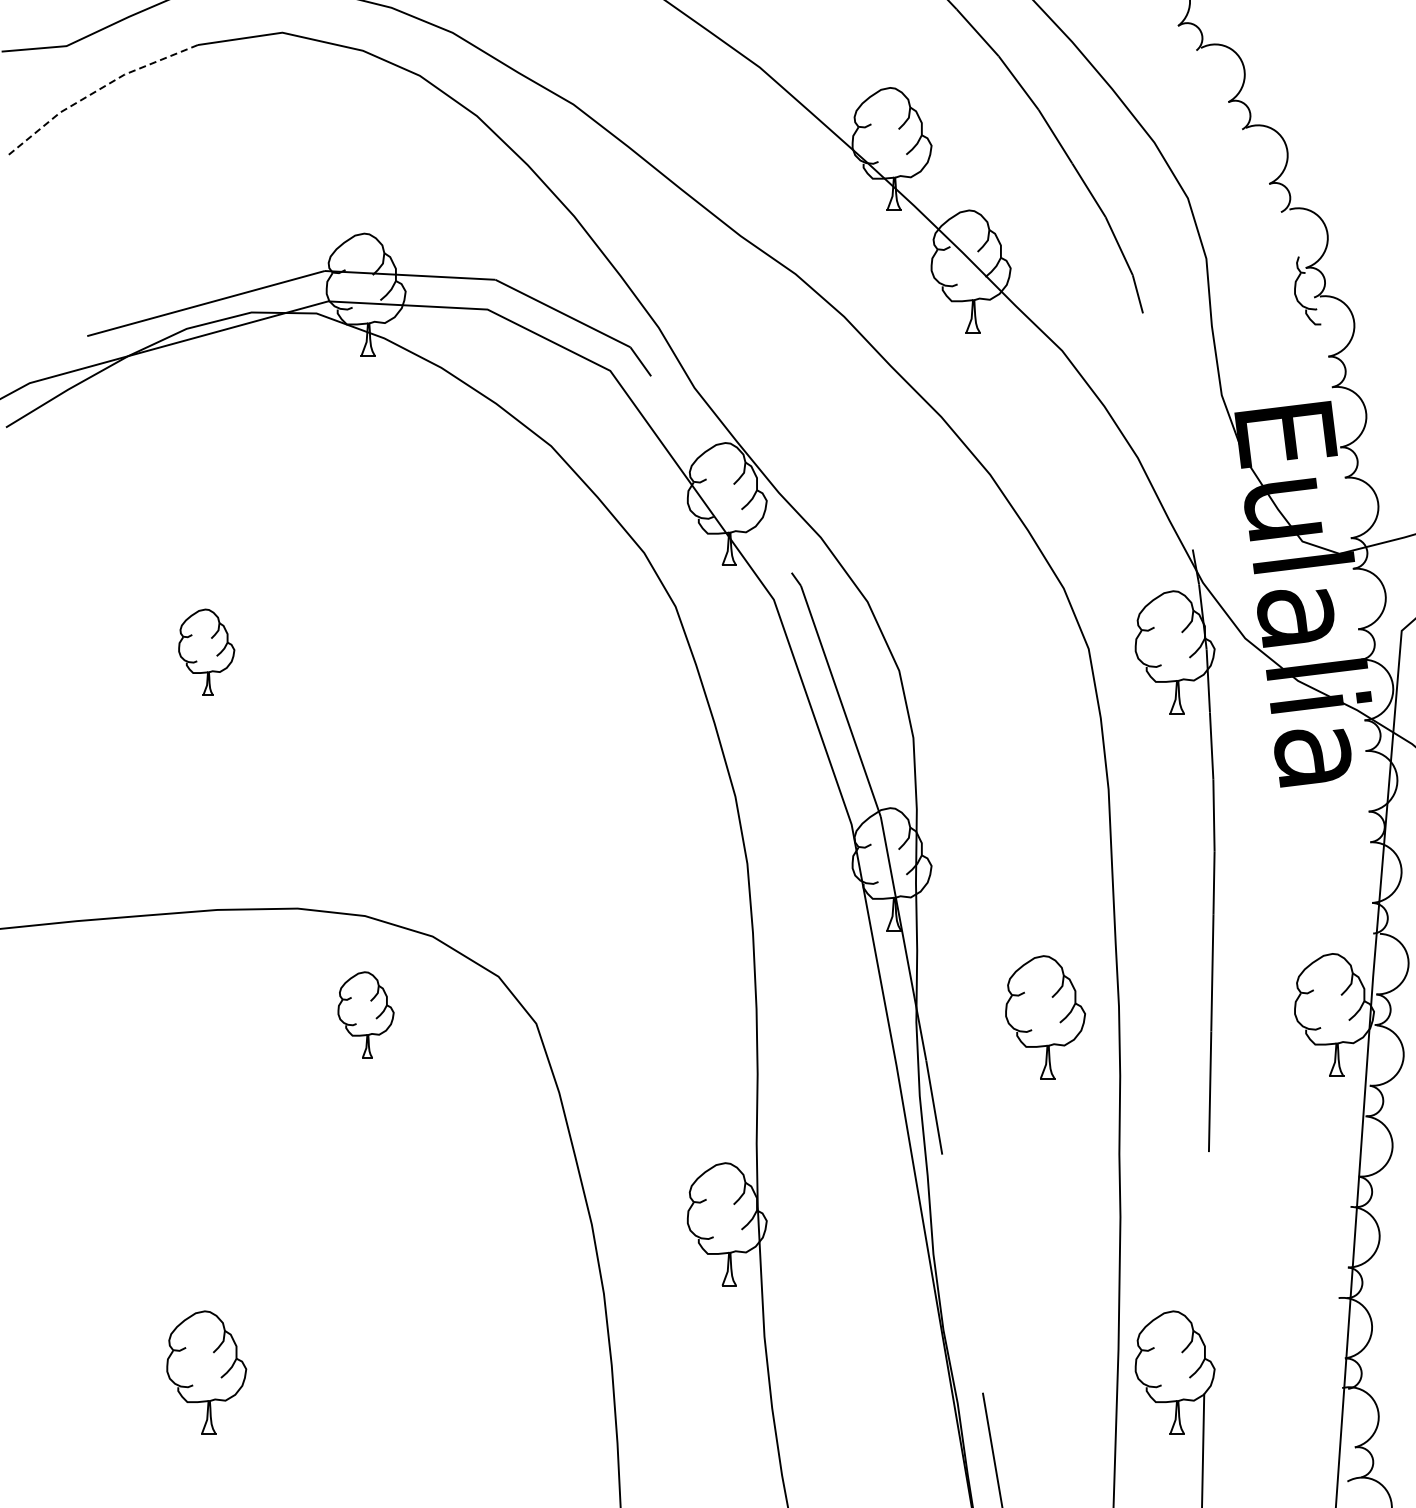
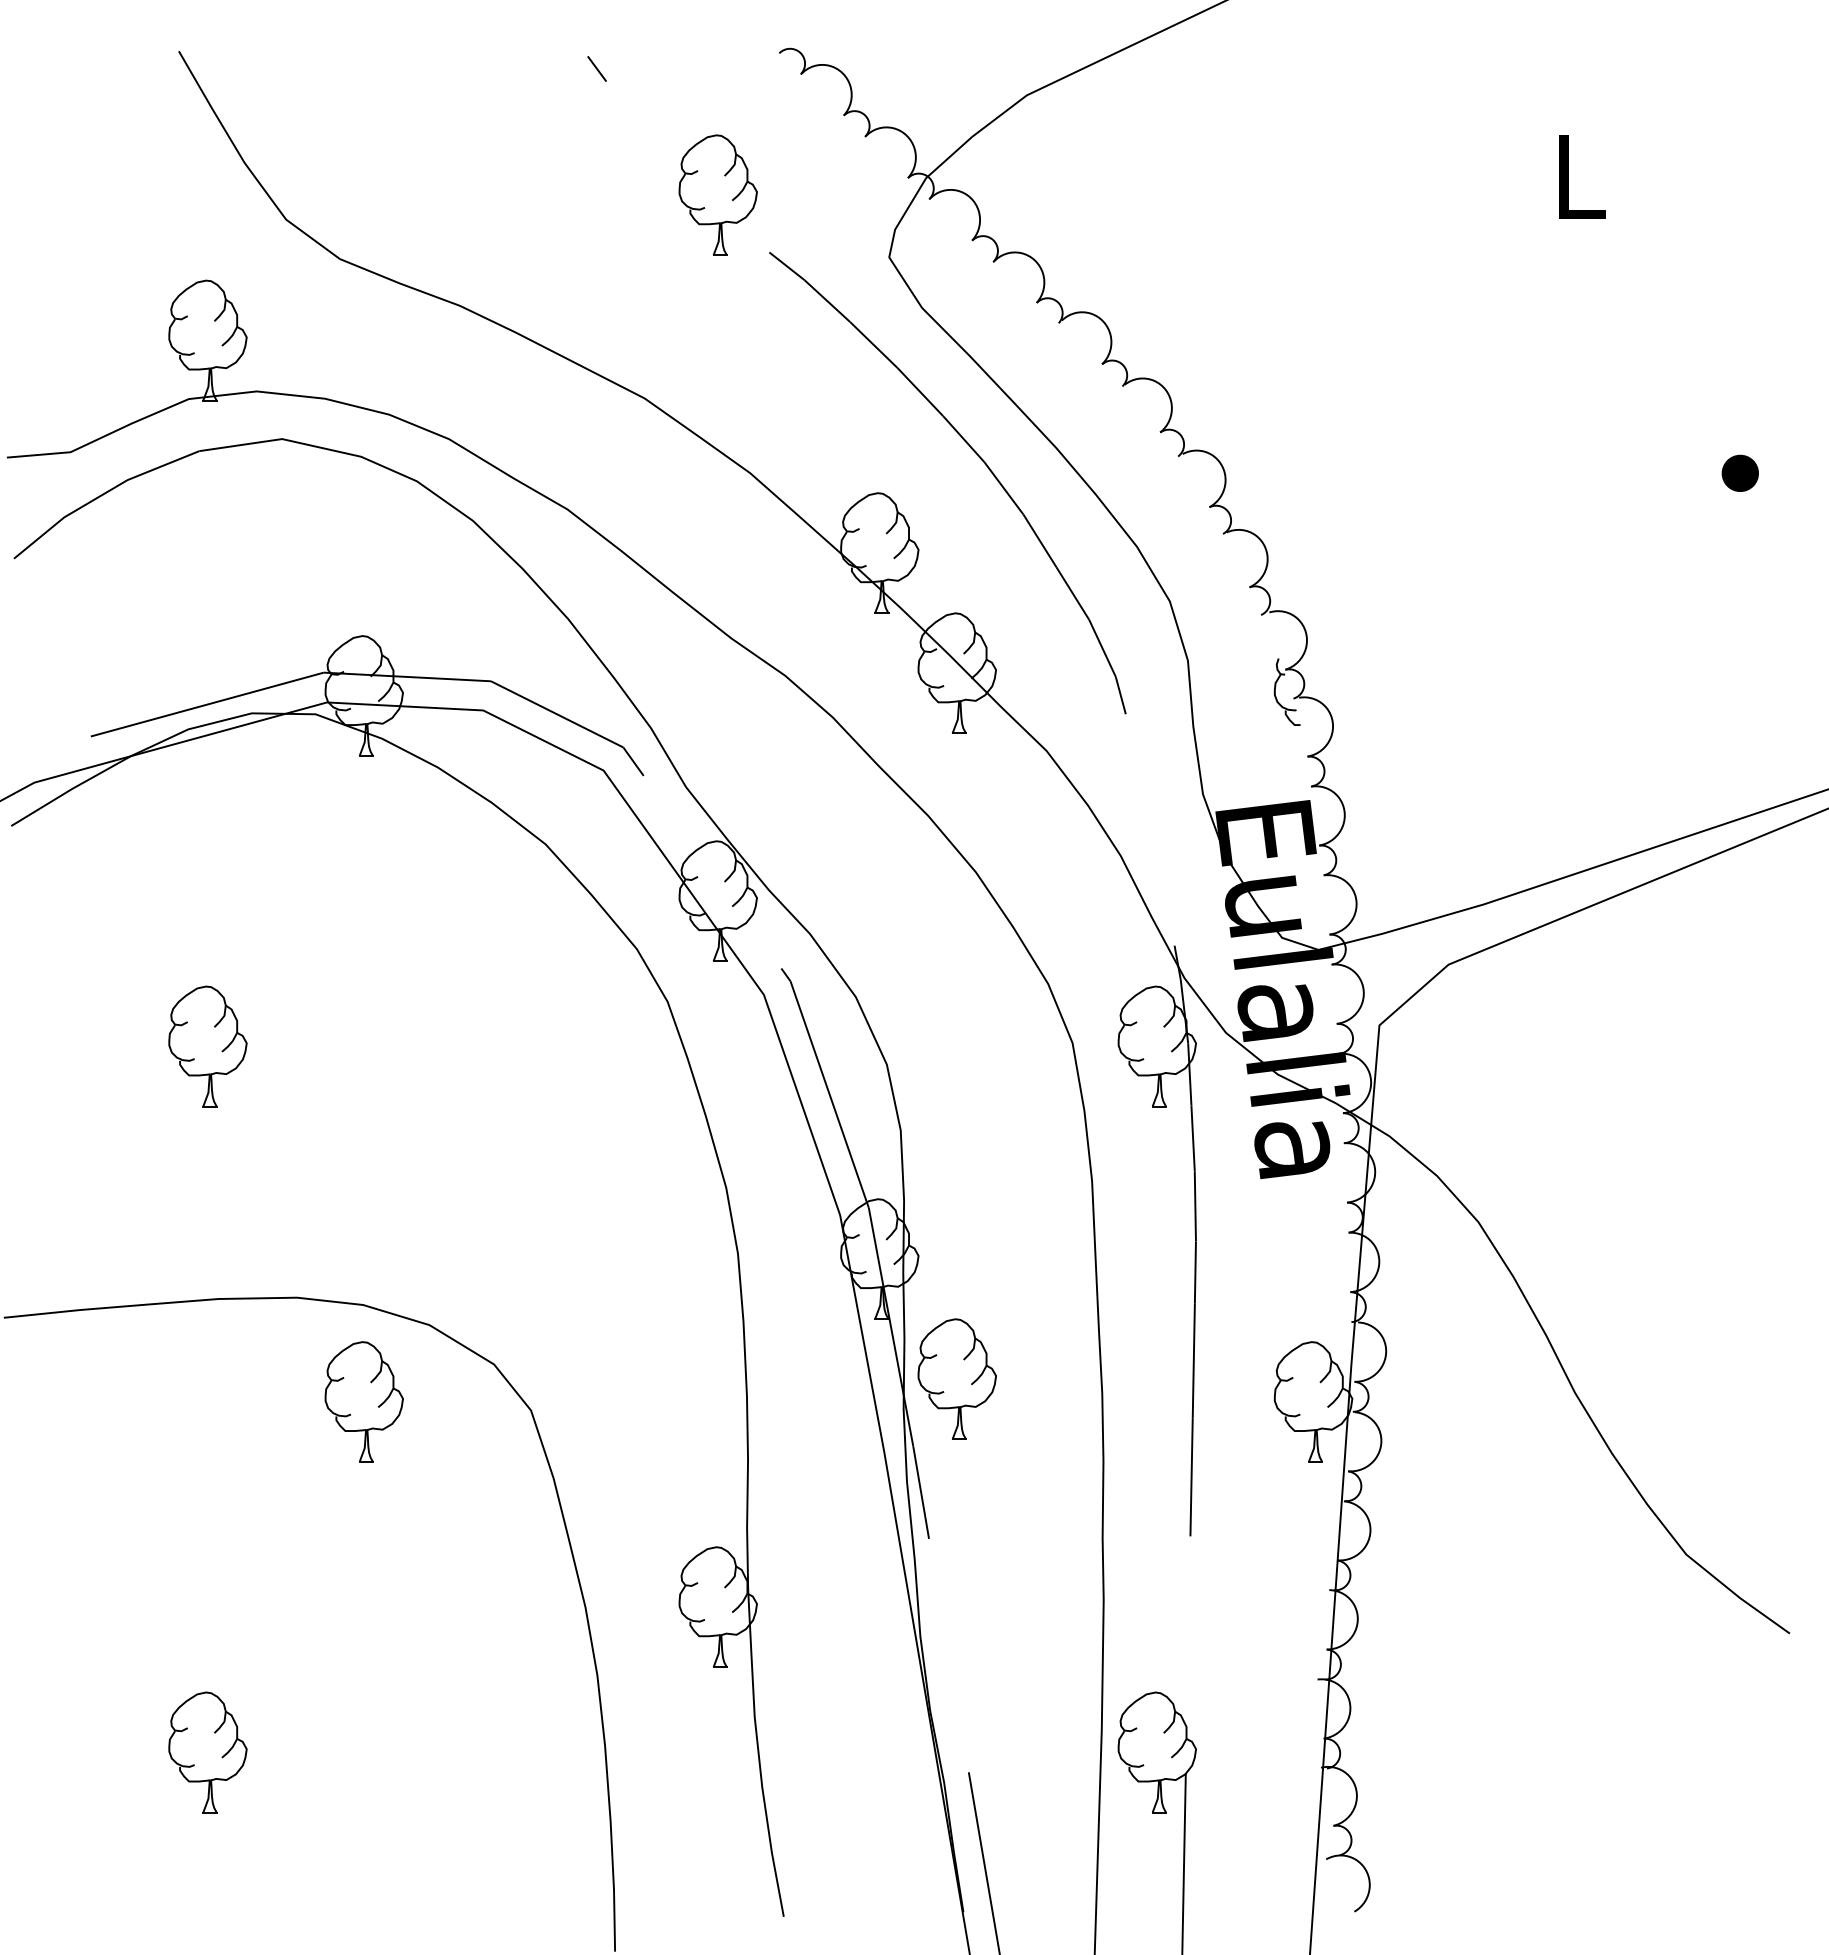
line: (98, 90) -> (101, 495), dashed -> solid
part: (206, 652) -> (207, 1046), size x1.43
part: (365, 1014) -> (363, 1401), size x1.43
part: (1044, 1016) -> (956, 1378), moved

